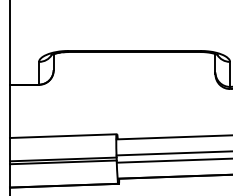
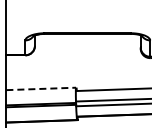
line: (63, 135) -> (41, 88), solid -> dashed

